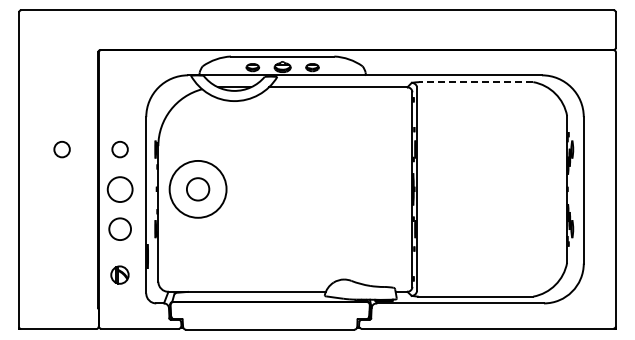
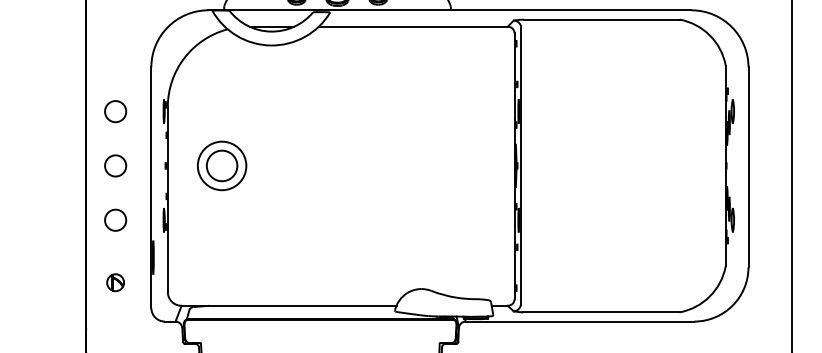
line: (475, 82) -> (600, 20), dashed -> solid
circle: (61, 149) -> (35, 111), removed
circle: (119, 188) -> (114, 164), size x0.62
circle: (197, 189) -> (221, 166), size x0.62
circle: (119, 228) -> (114, 219), size x0.71
part: (120, 274) -> (116, 282), size x0.71

